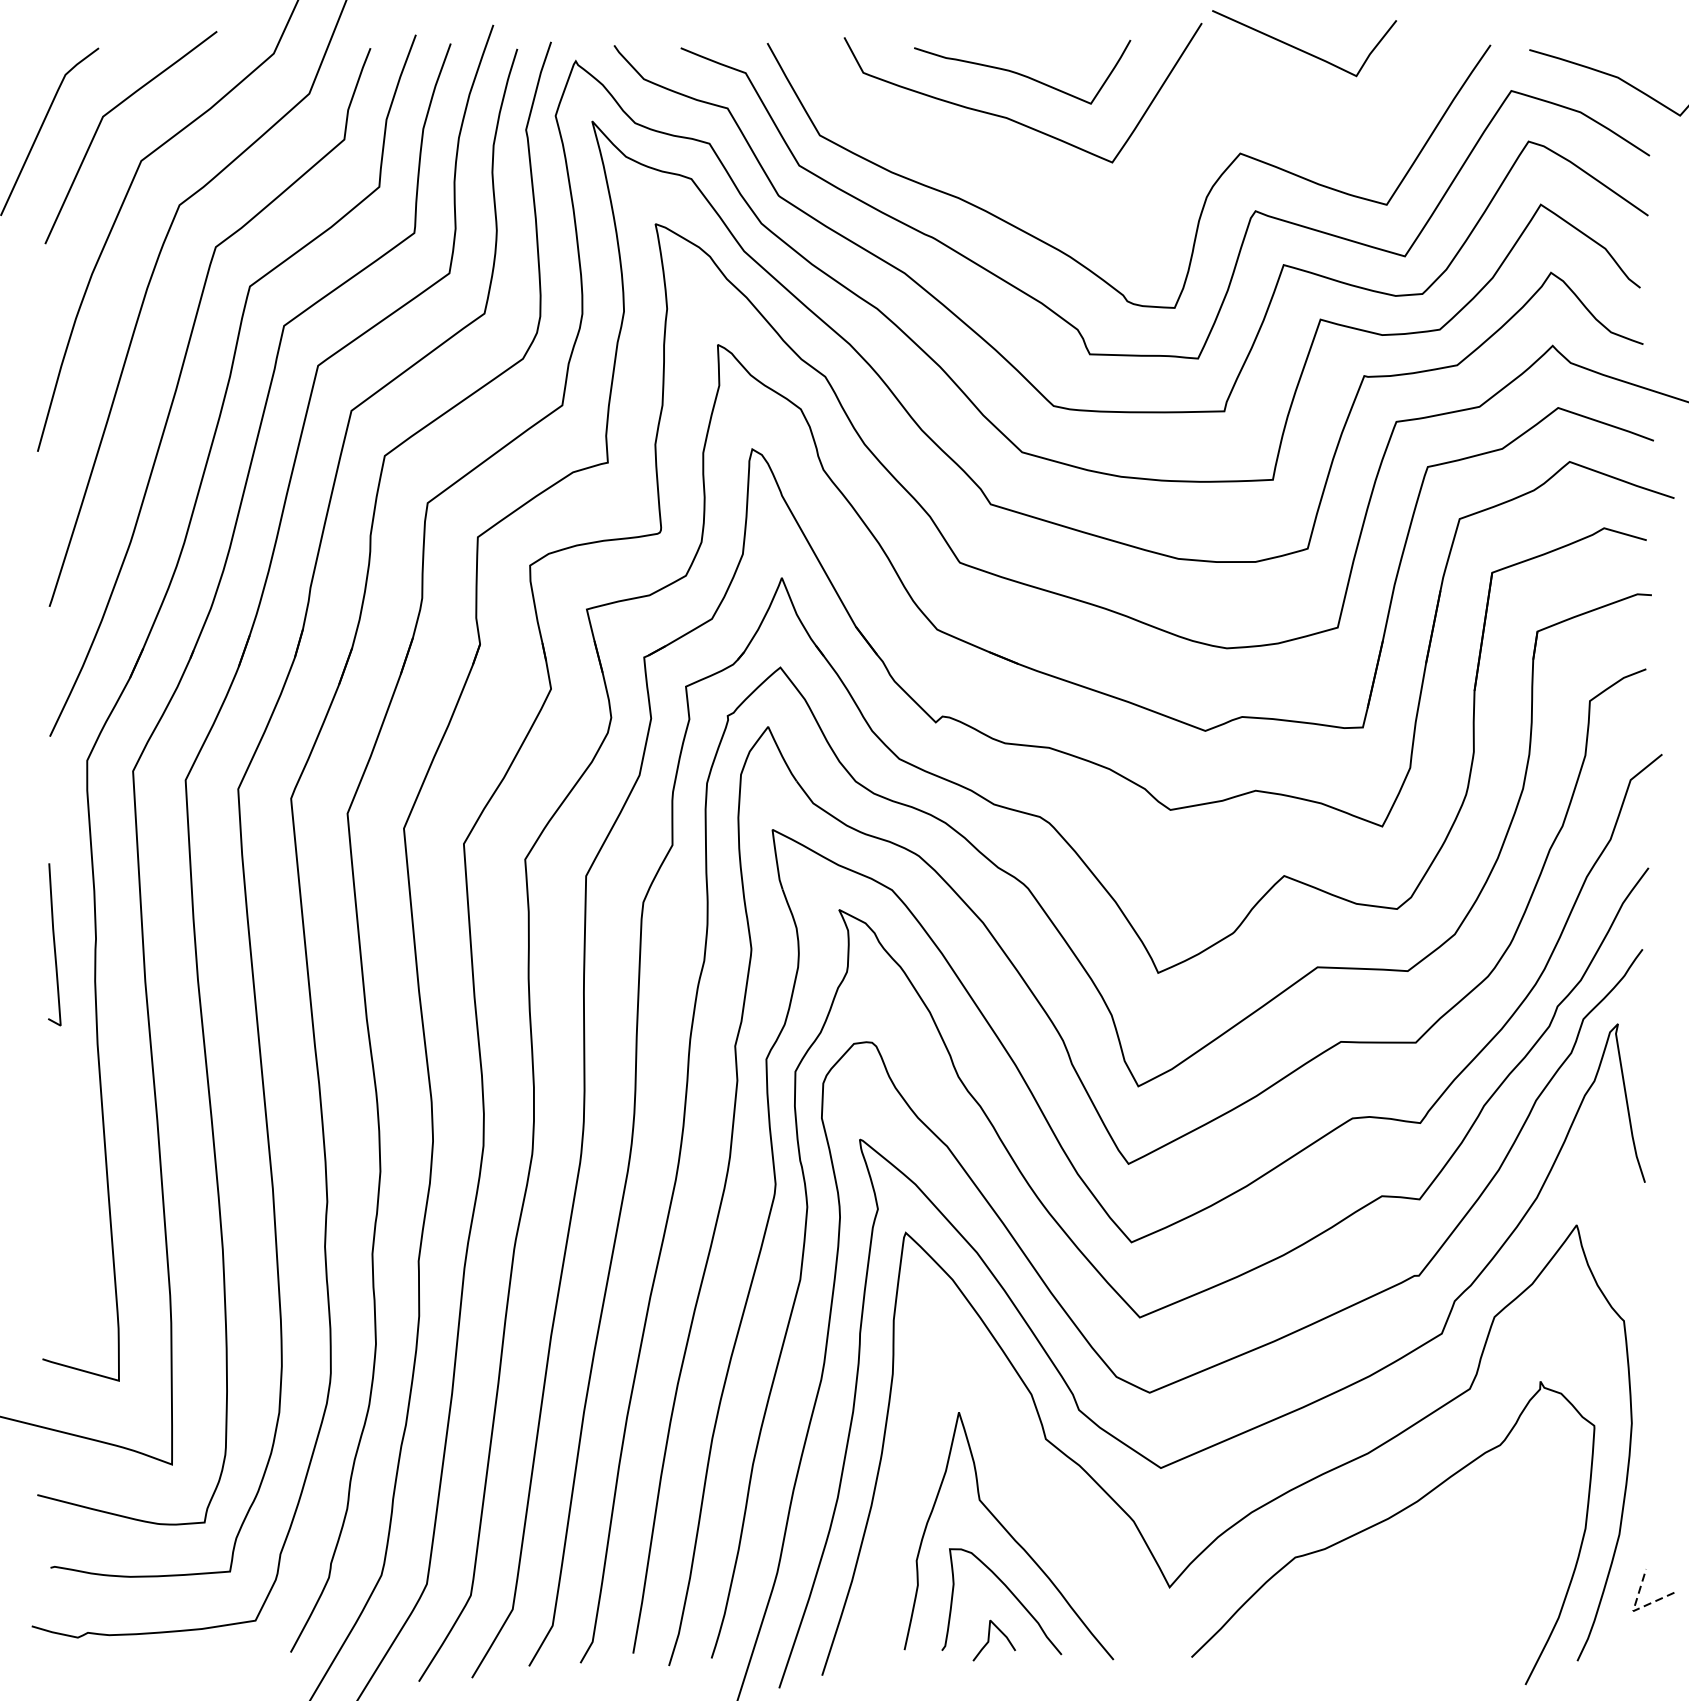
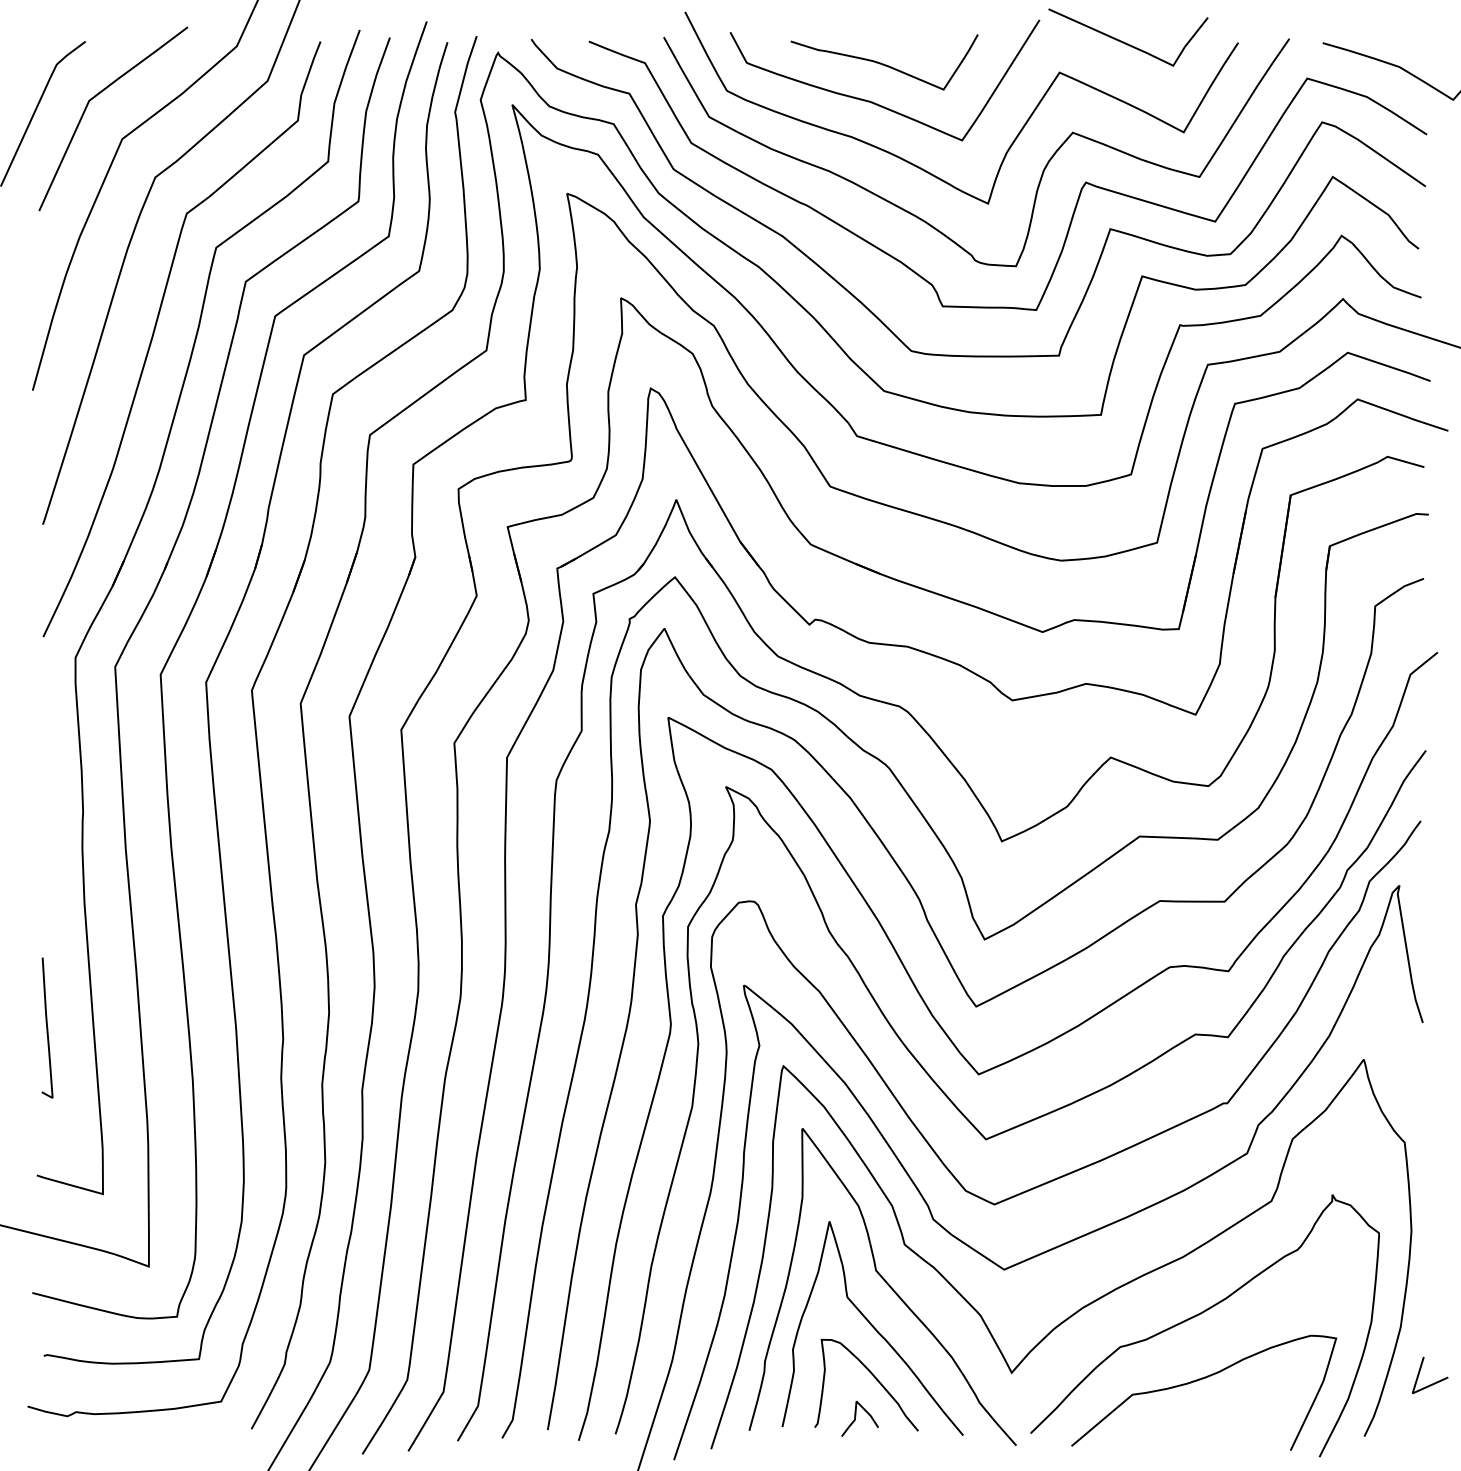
curve: (1170, 163) -> (1012, 141), added
curve: (54, 944) -> (47, 1027), moved
part: (1020, 1487) -> (882, 1286), added
curve: (1387, 1596) -> (1200, 1380), added
line: (1633, 1611) -> (1412, 1393), dashed -> solid

